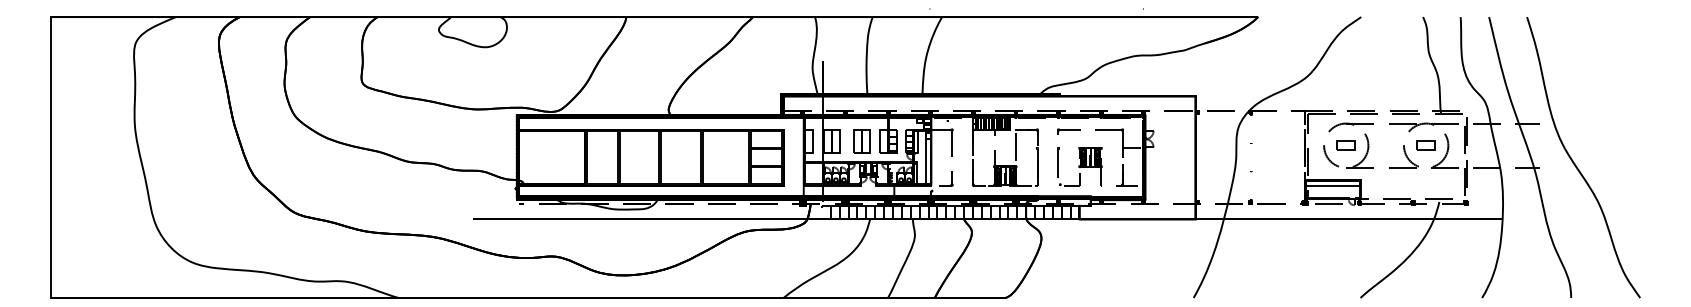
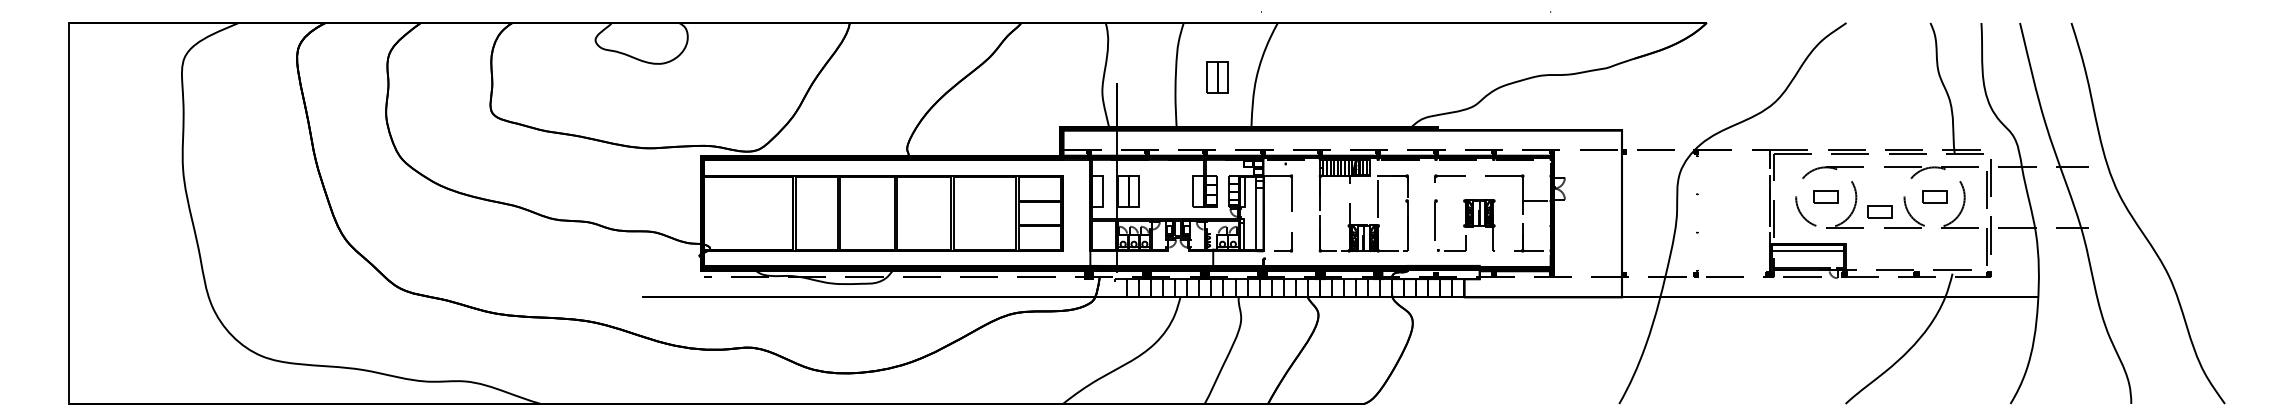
part: (861, 141) -> (1217, 77), moved
part: (1385, 156) -> (1879, 212), added

